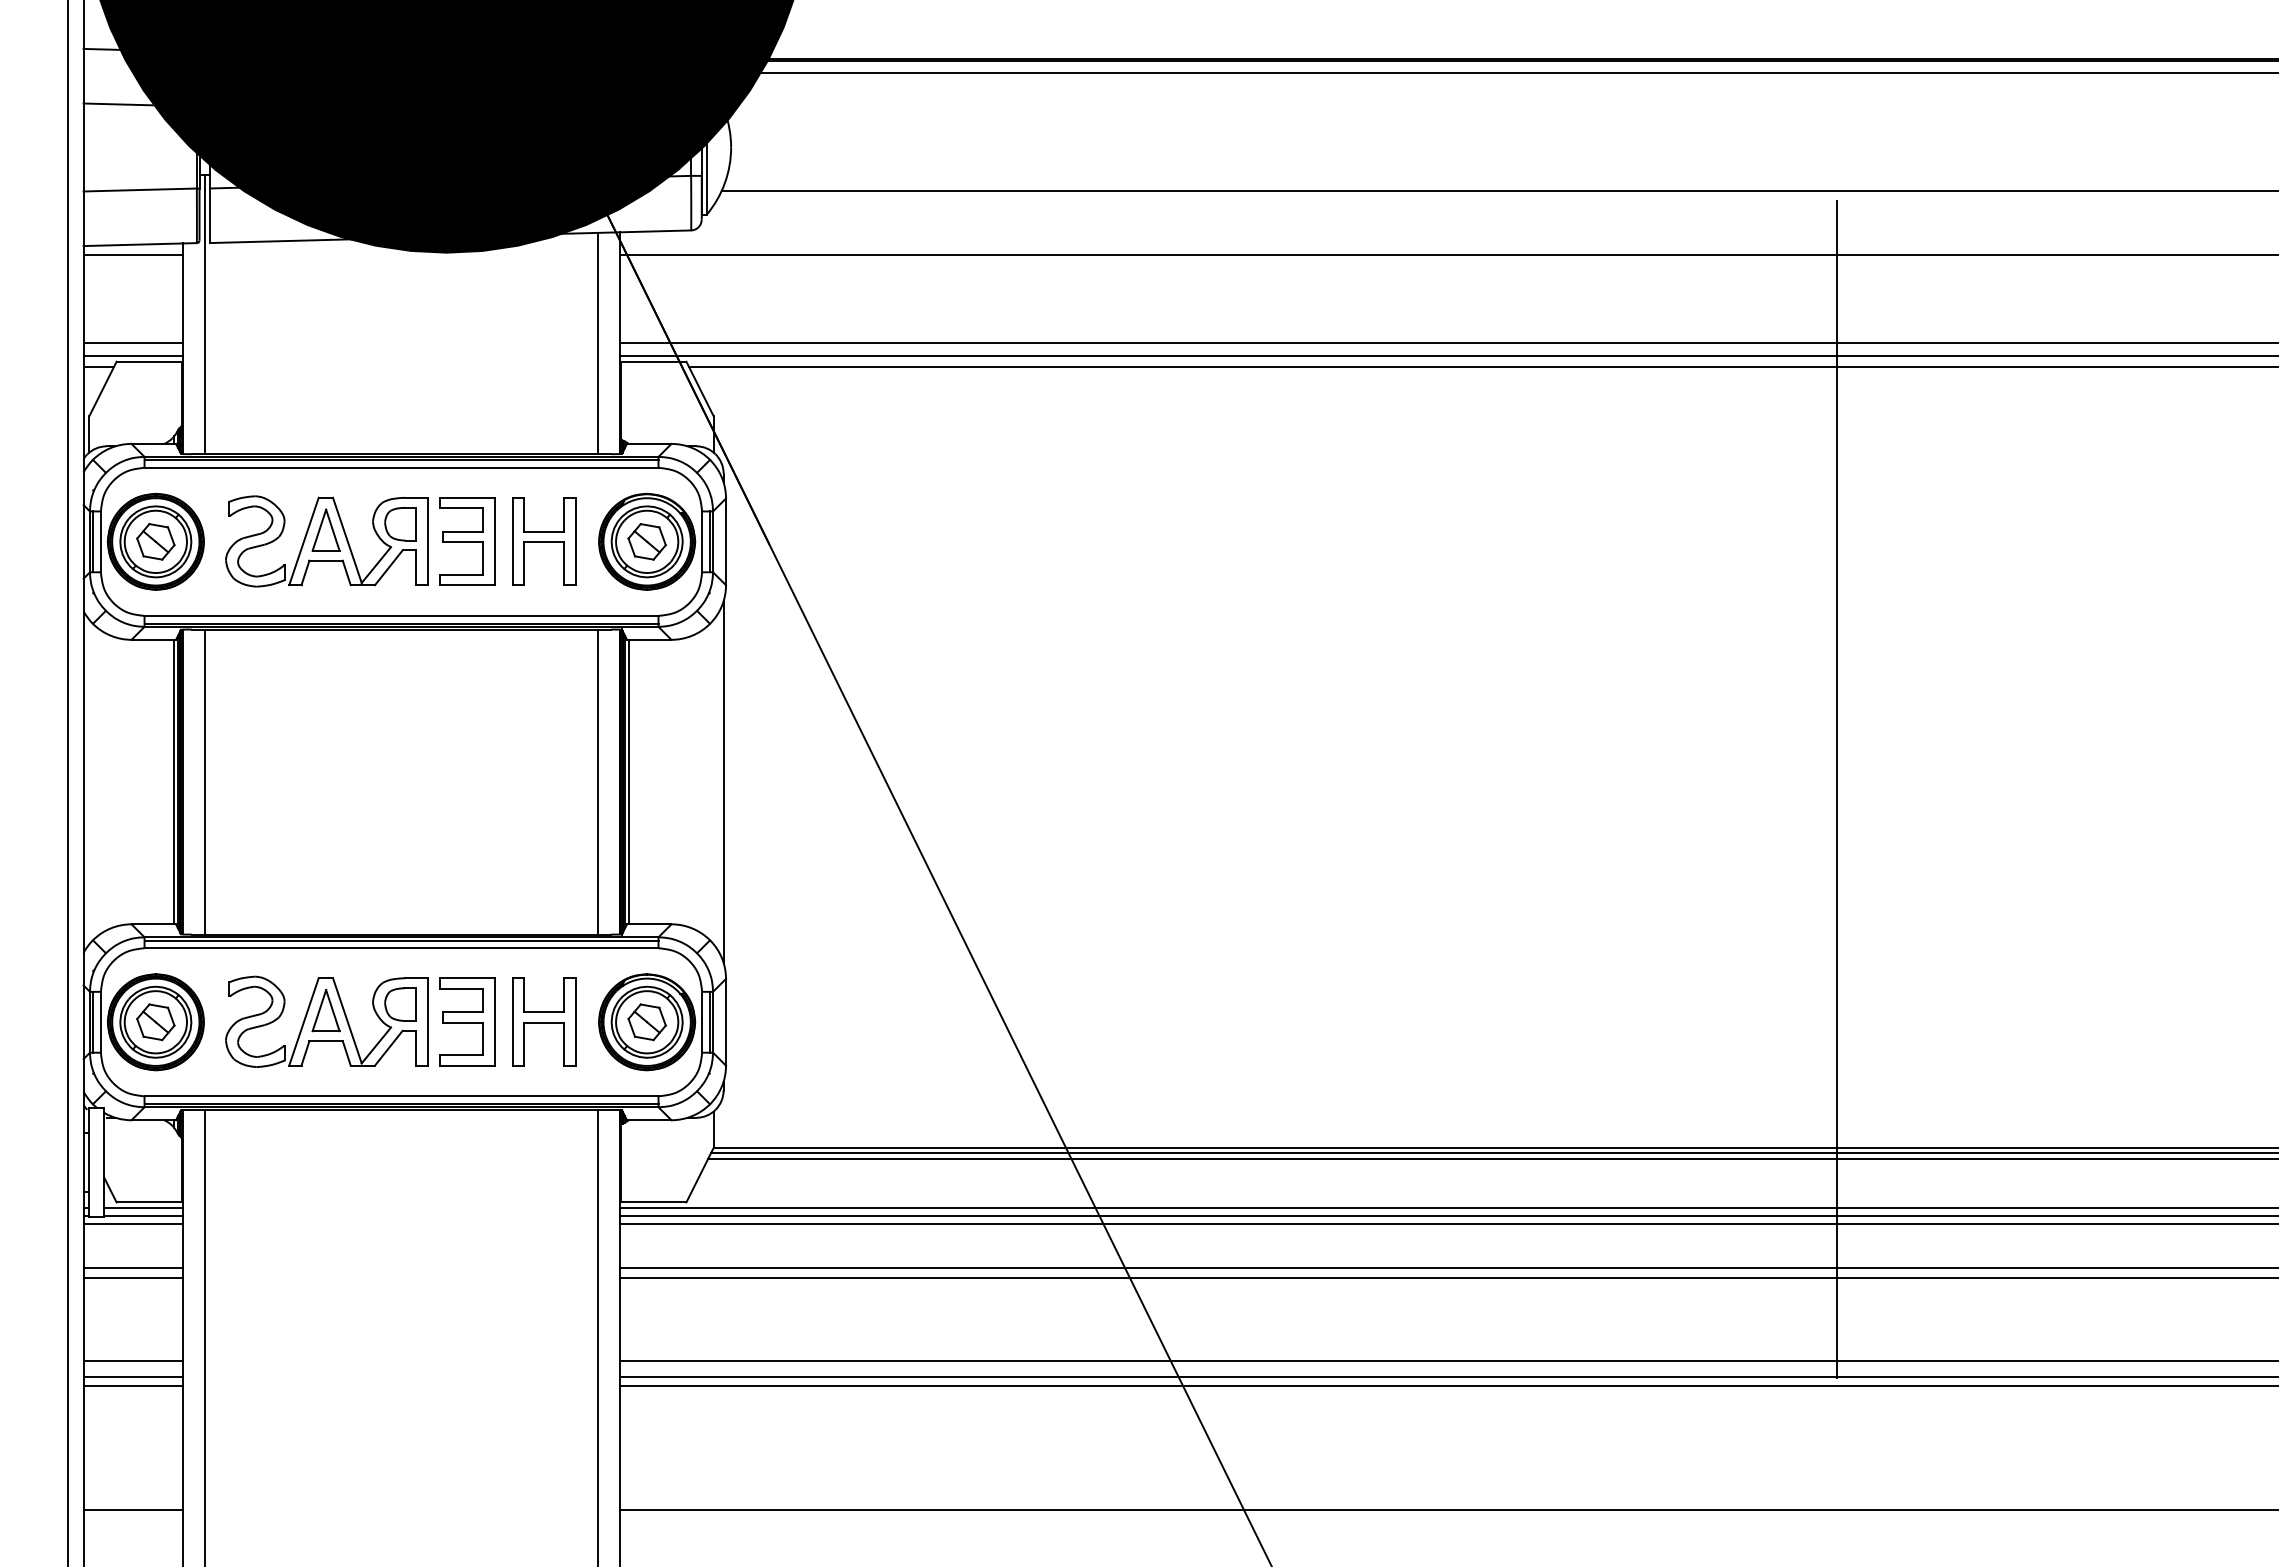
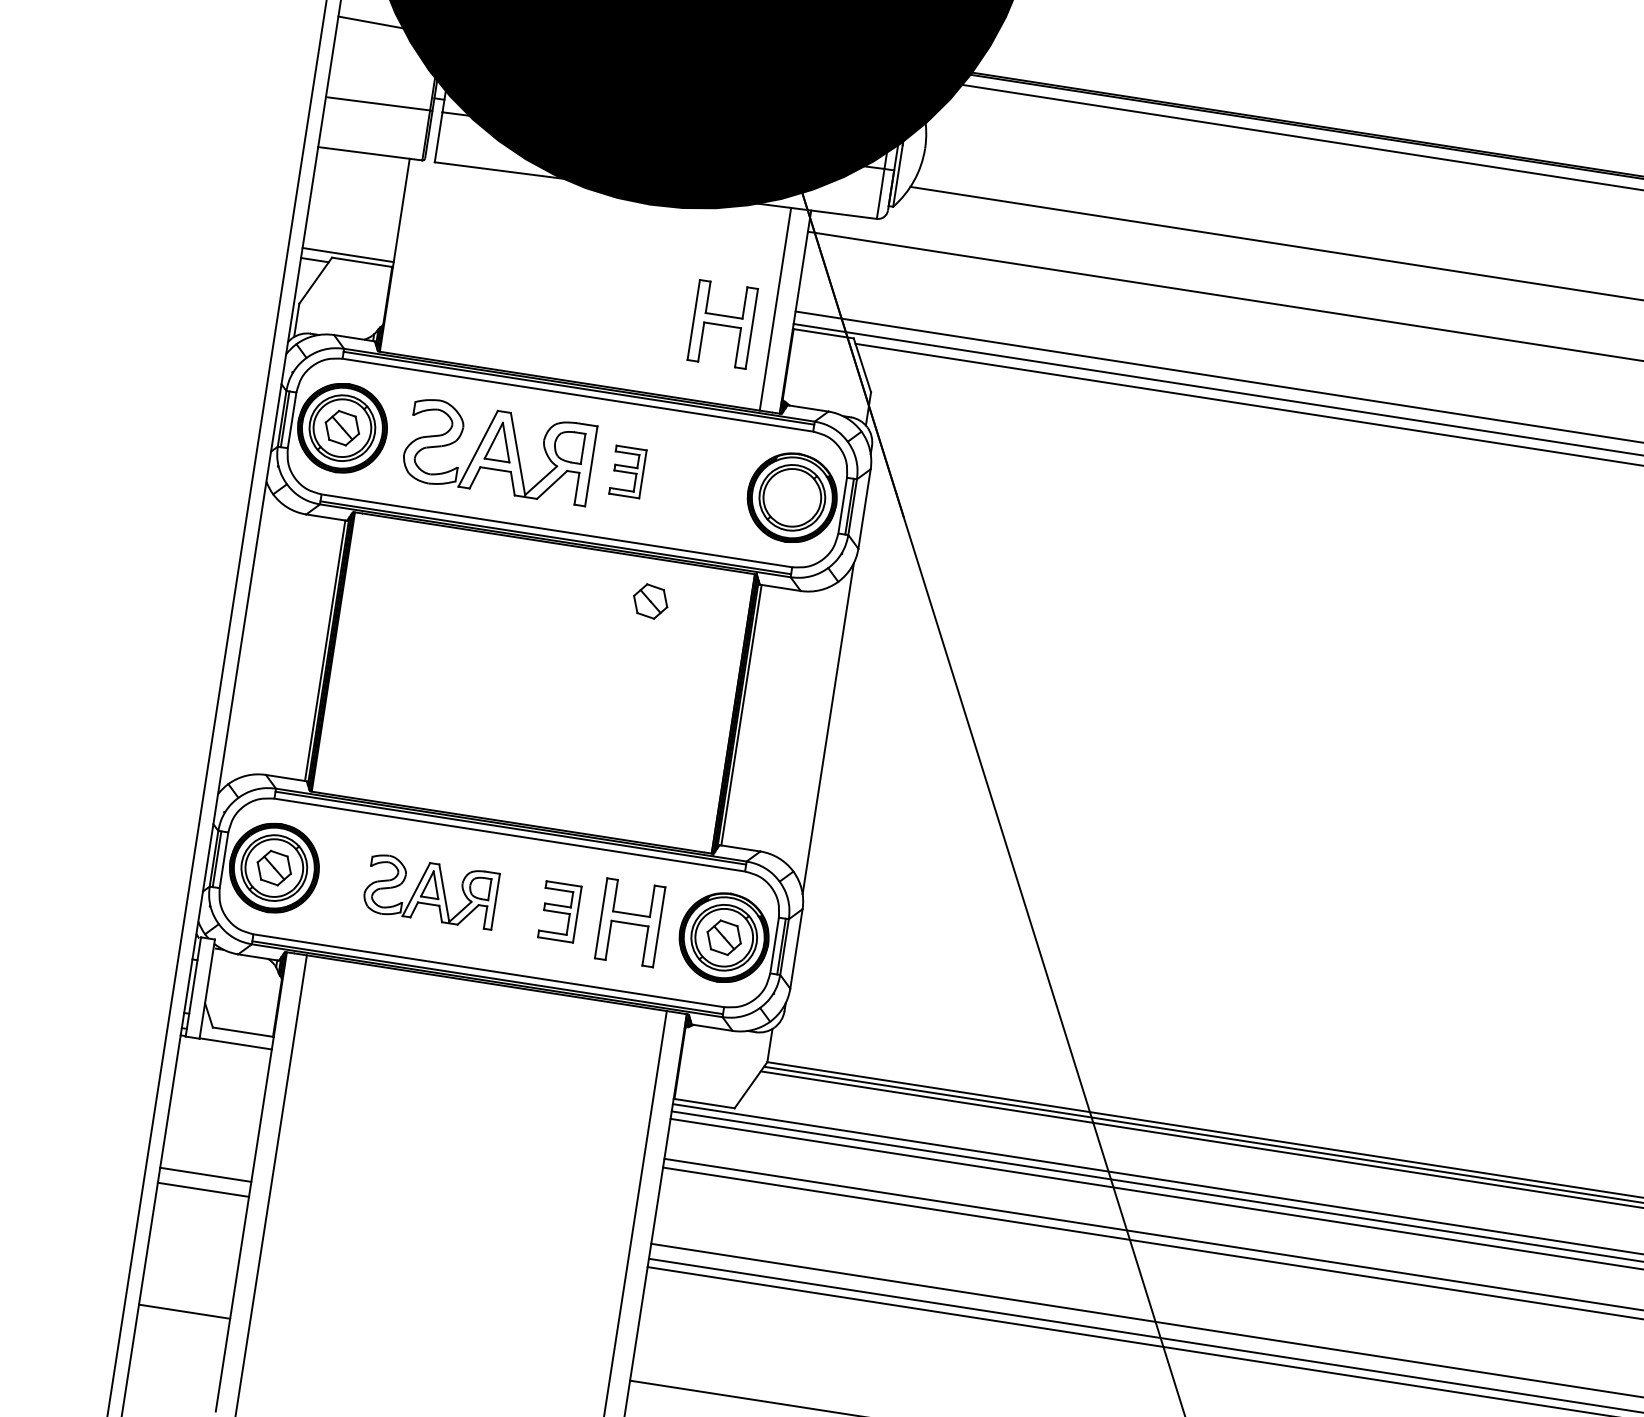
line: (133, 255) -> (362, 162), removed
line: (204, 314) -> (419, 226), removed
line: (133, 342) -> (350, 242), removed
part: (467, 541) -> (627, 472), size x0.6
part: (544, 541) -> (722, 324), moved
part: (646, 541) -> (650, 601), moved
line: (204, 781) -> (353, 654), removed
line: (598, 781) -> (713, 710), removed
part: (326, 1021) -> (430, 891), size x0.7
part: (467, 1021) -> (559, 911), size x0.7
line: (143, 1208) -> (236, 1036), removed
line: (133, 1224) -> (225, 1050), removed
line: (133, 1267) -> (219, 1089), removed
line: (133, 1277) -> (217, 1098), removed
line: (133, 1386) -> (202, 1198), removed

